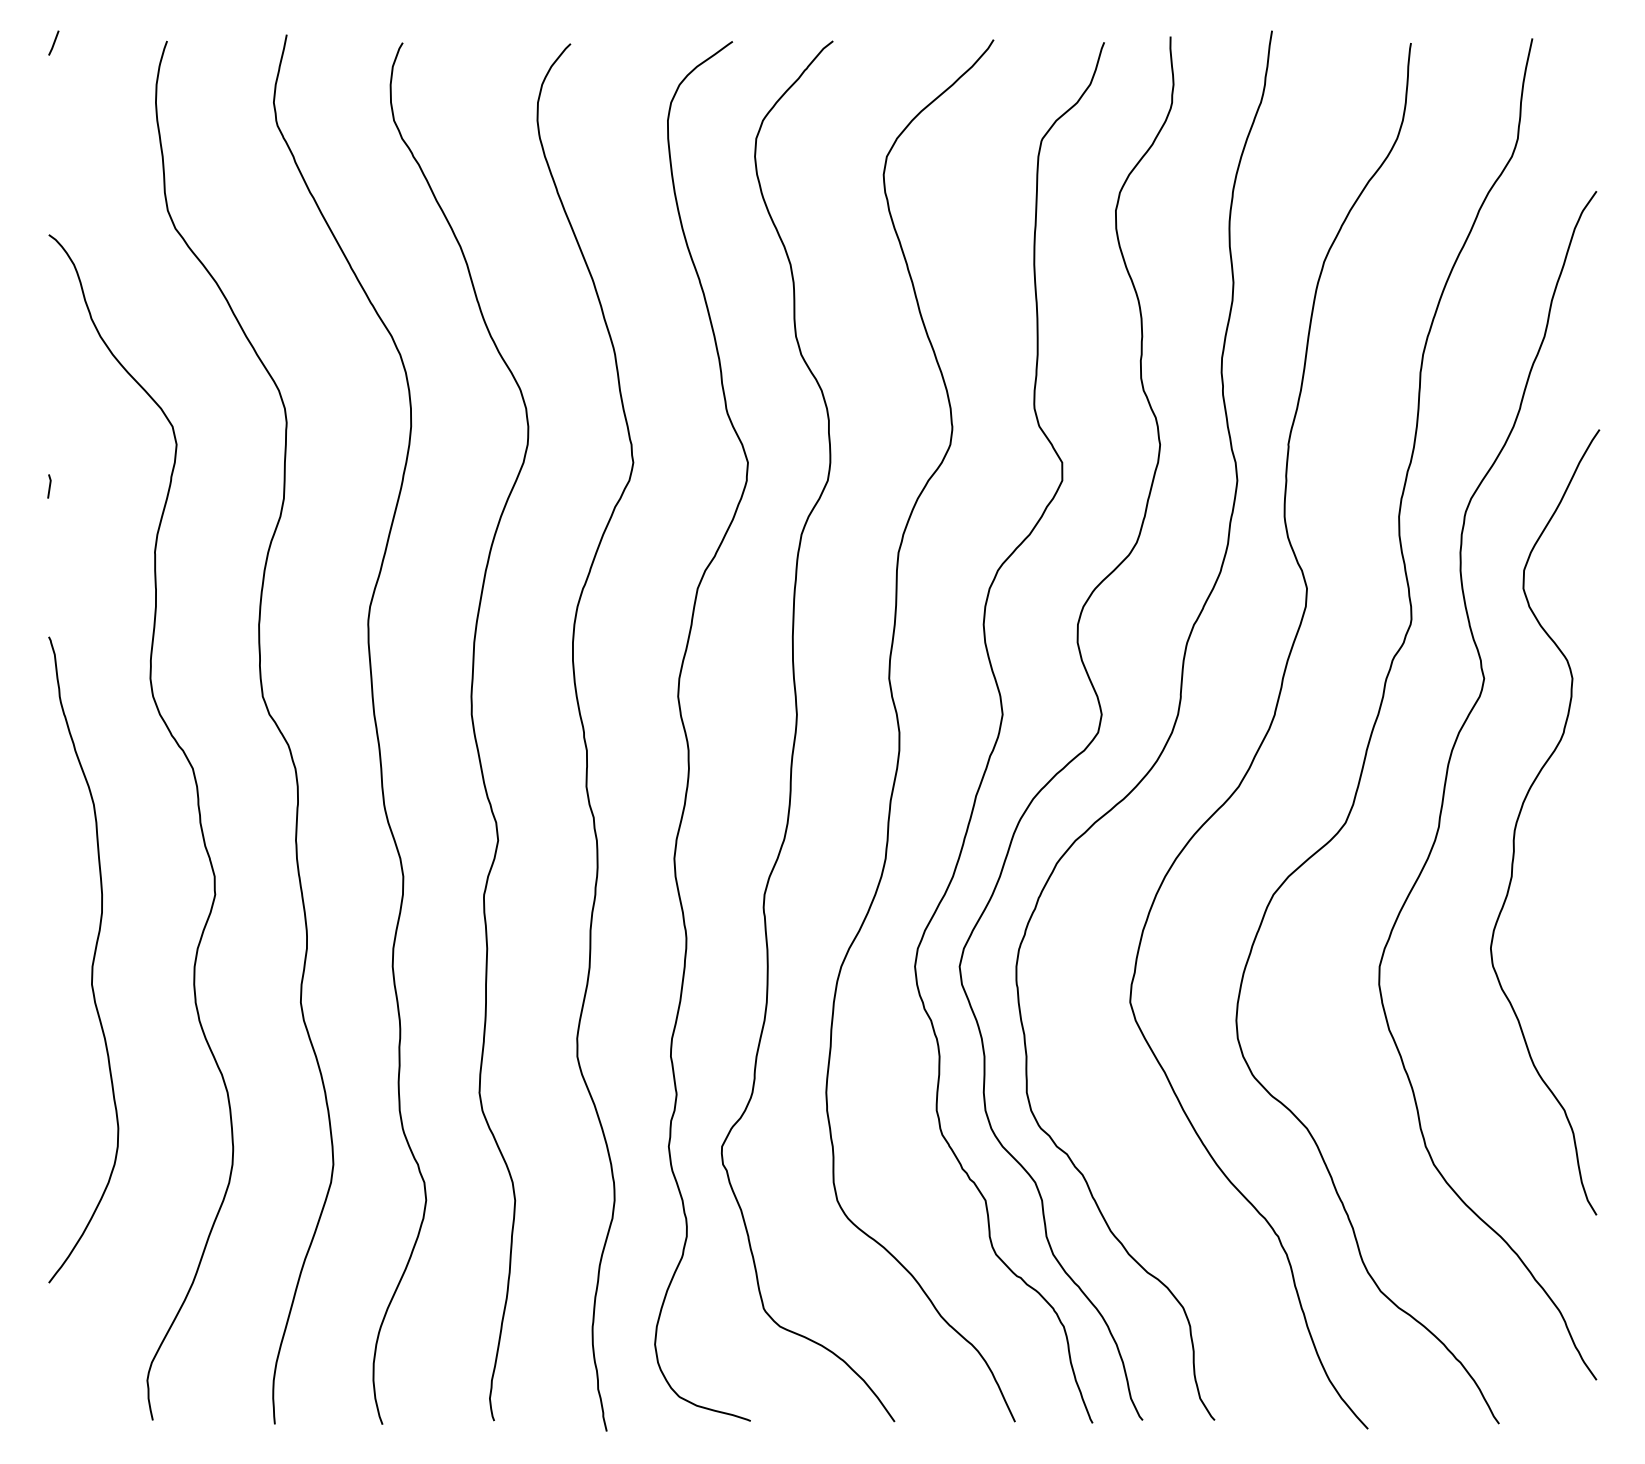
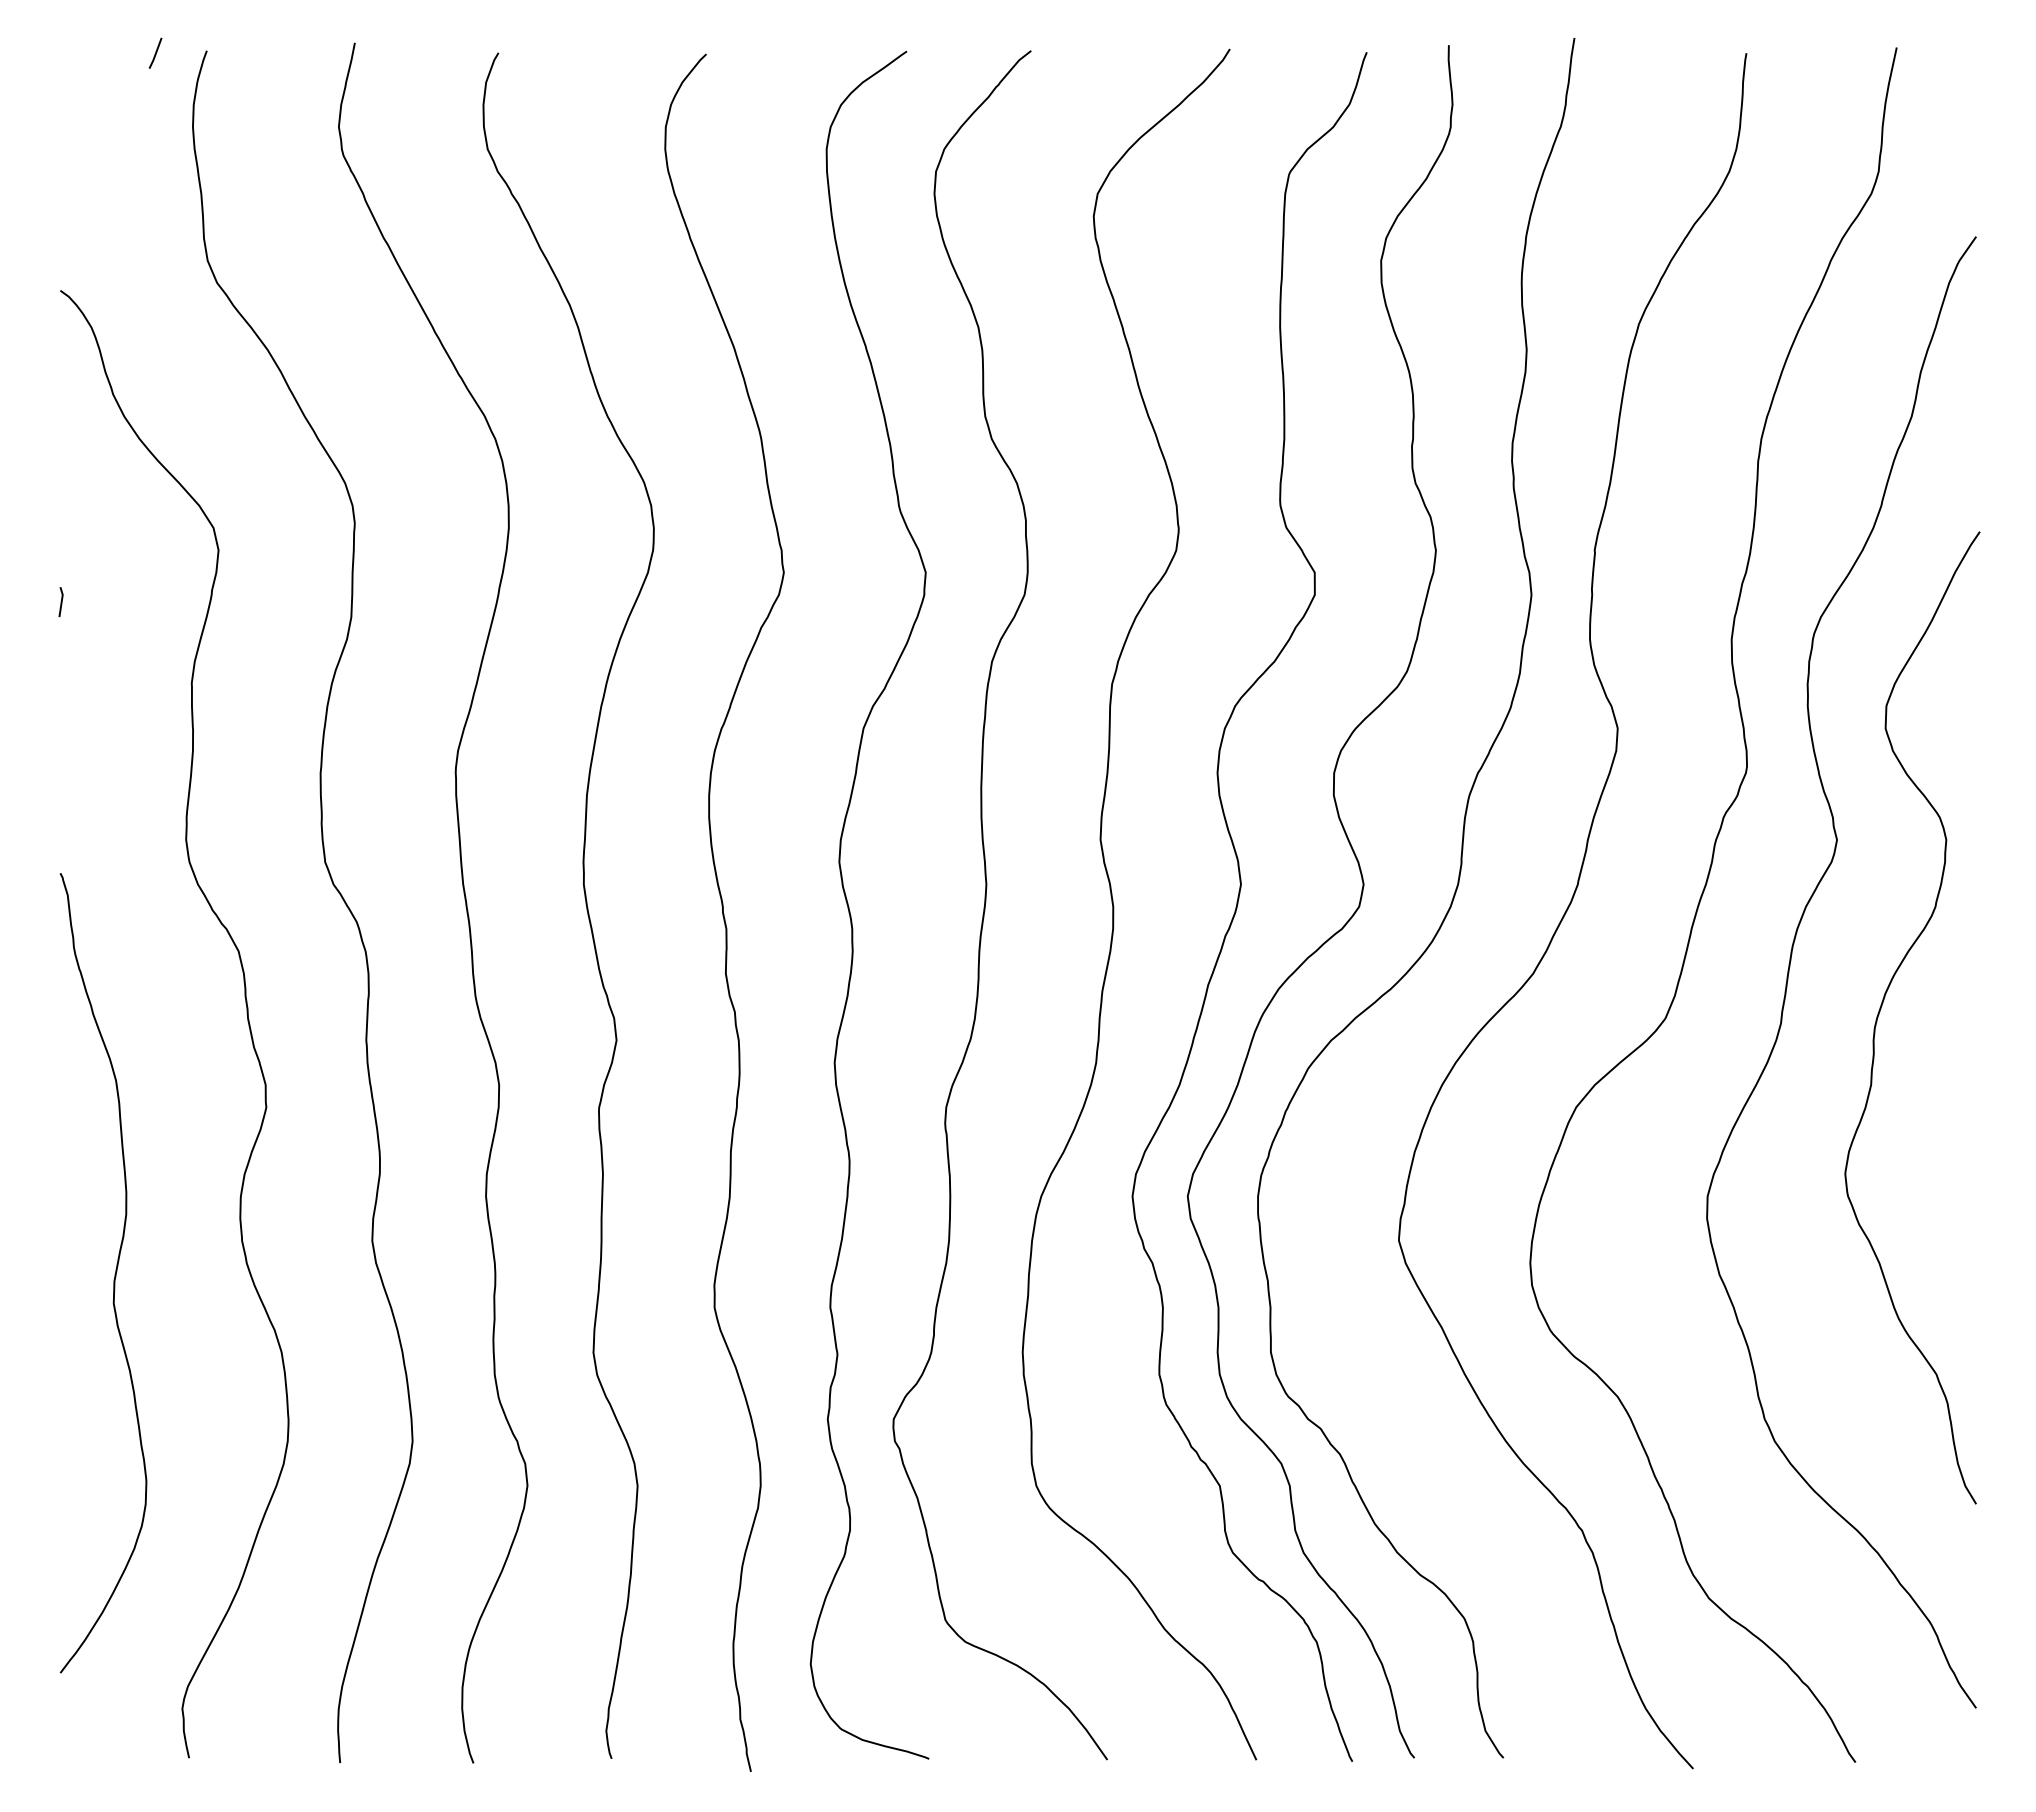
line: (53, 42) -> (155, 52), moved
curve: (92, 961) -> (114, 1274), moved

